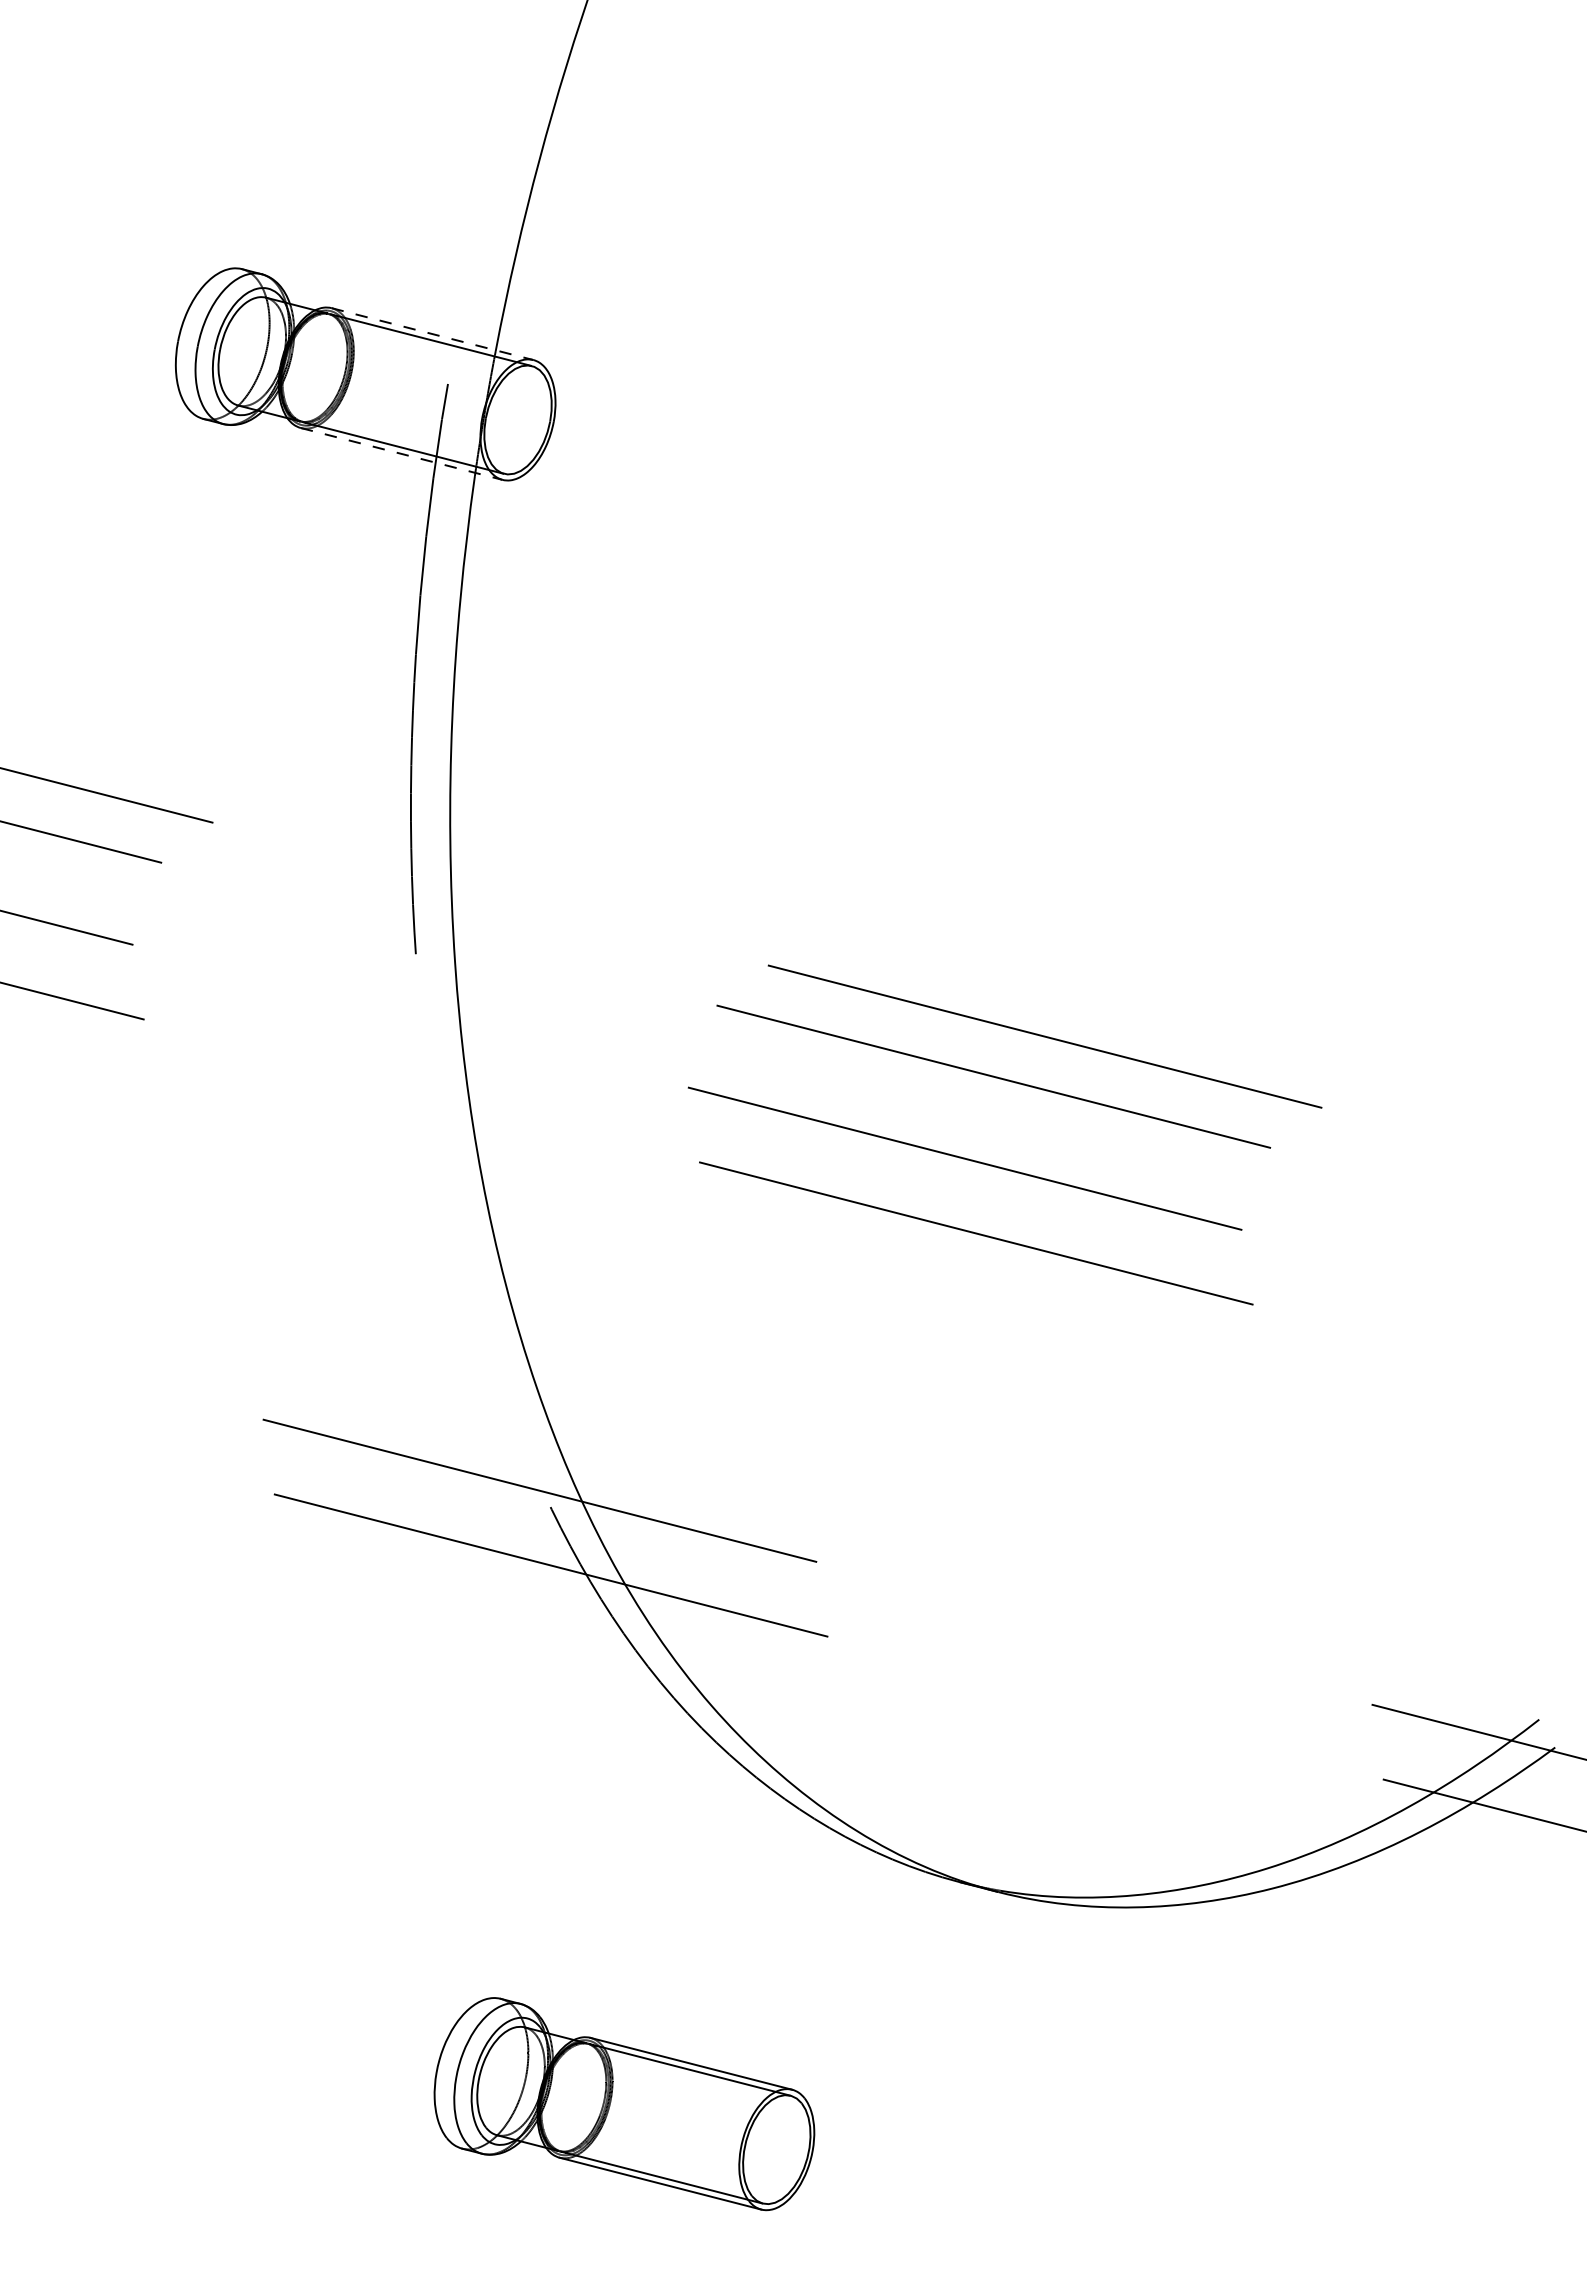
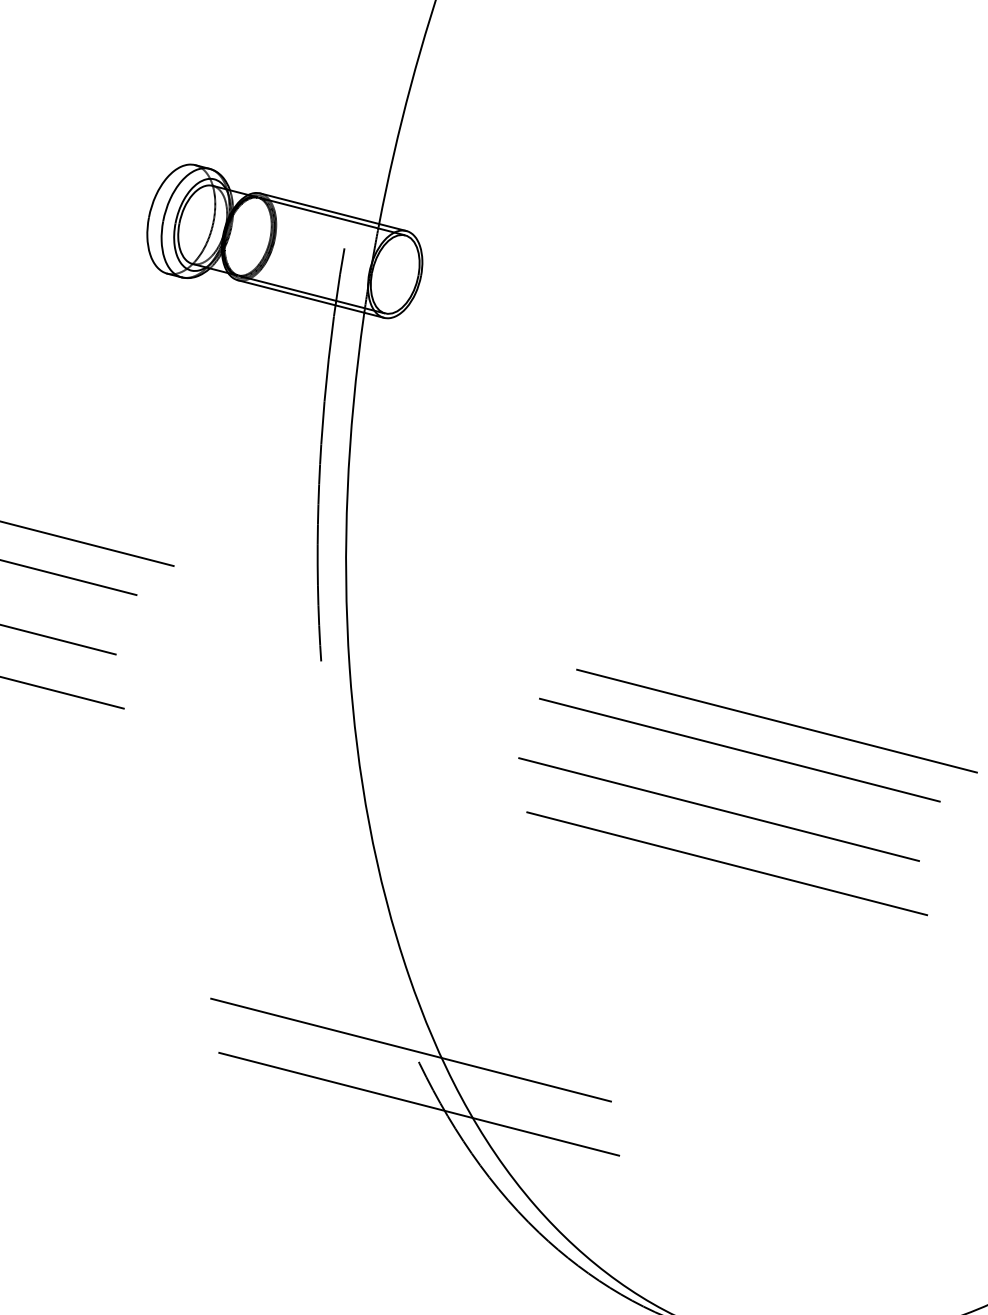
line: (433, 334) -> (334, 212), dashed -> solid
line: (402, 454) -> (311, 299), dashed -> solid

